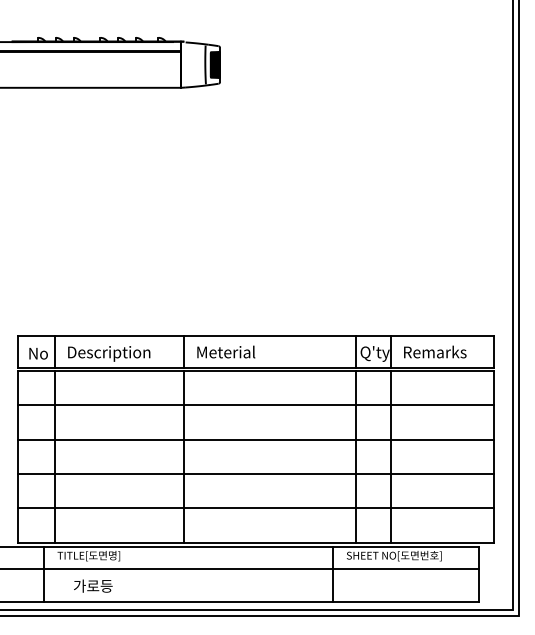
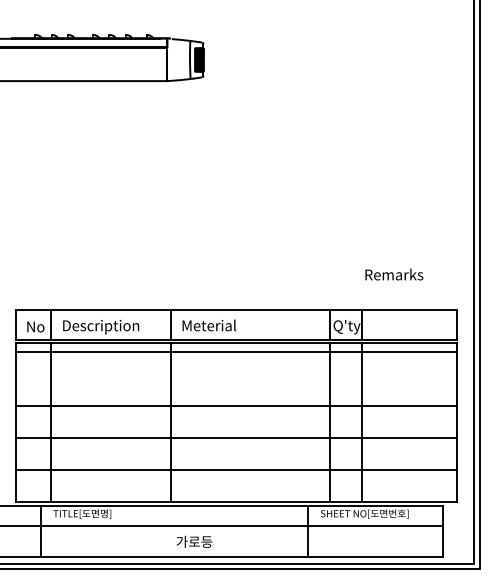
text: (435, 351) -> (394, 274), moved
line: (255, 405) -> (236, 352), moved
text: (93, 585) -> (194, 541), moved

